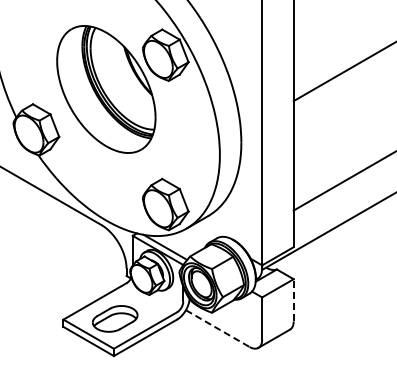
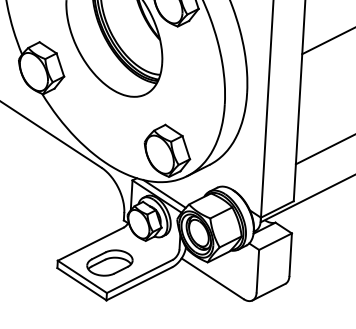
line: (293, 299) -> (290, 253), dashed -> solid
line: (217, 328) -> (212, 278), dashed -> solid

